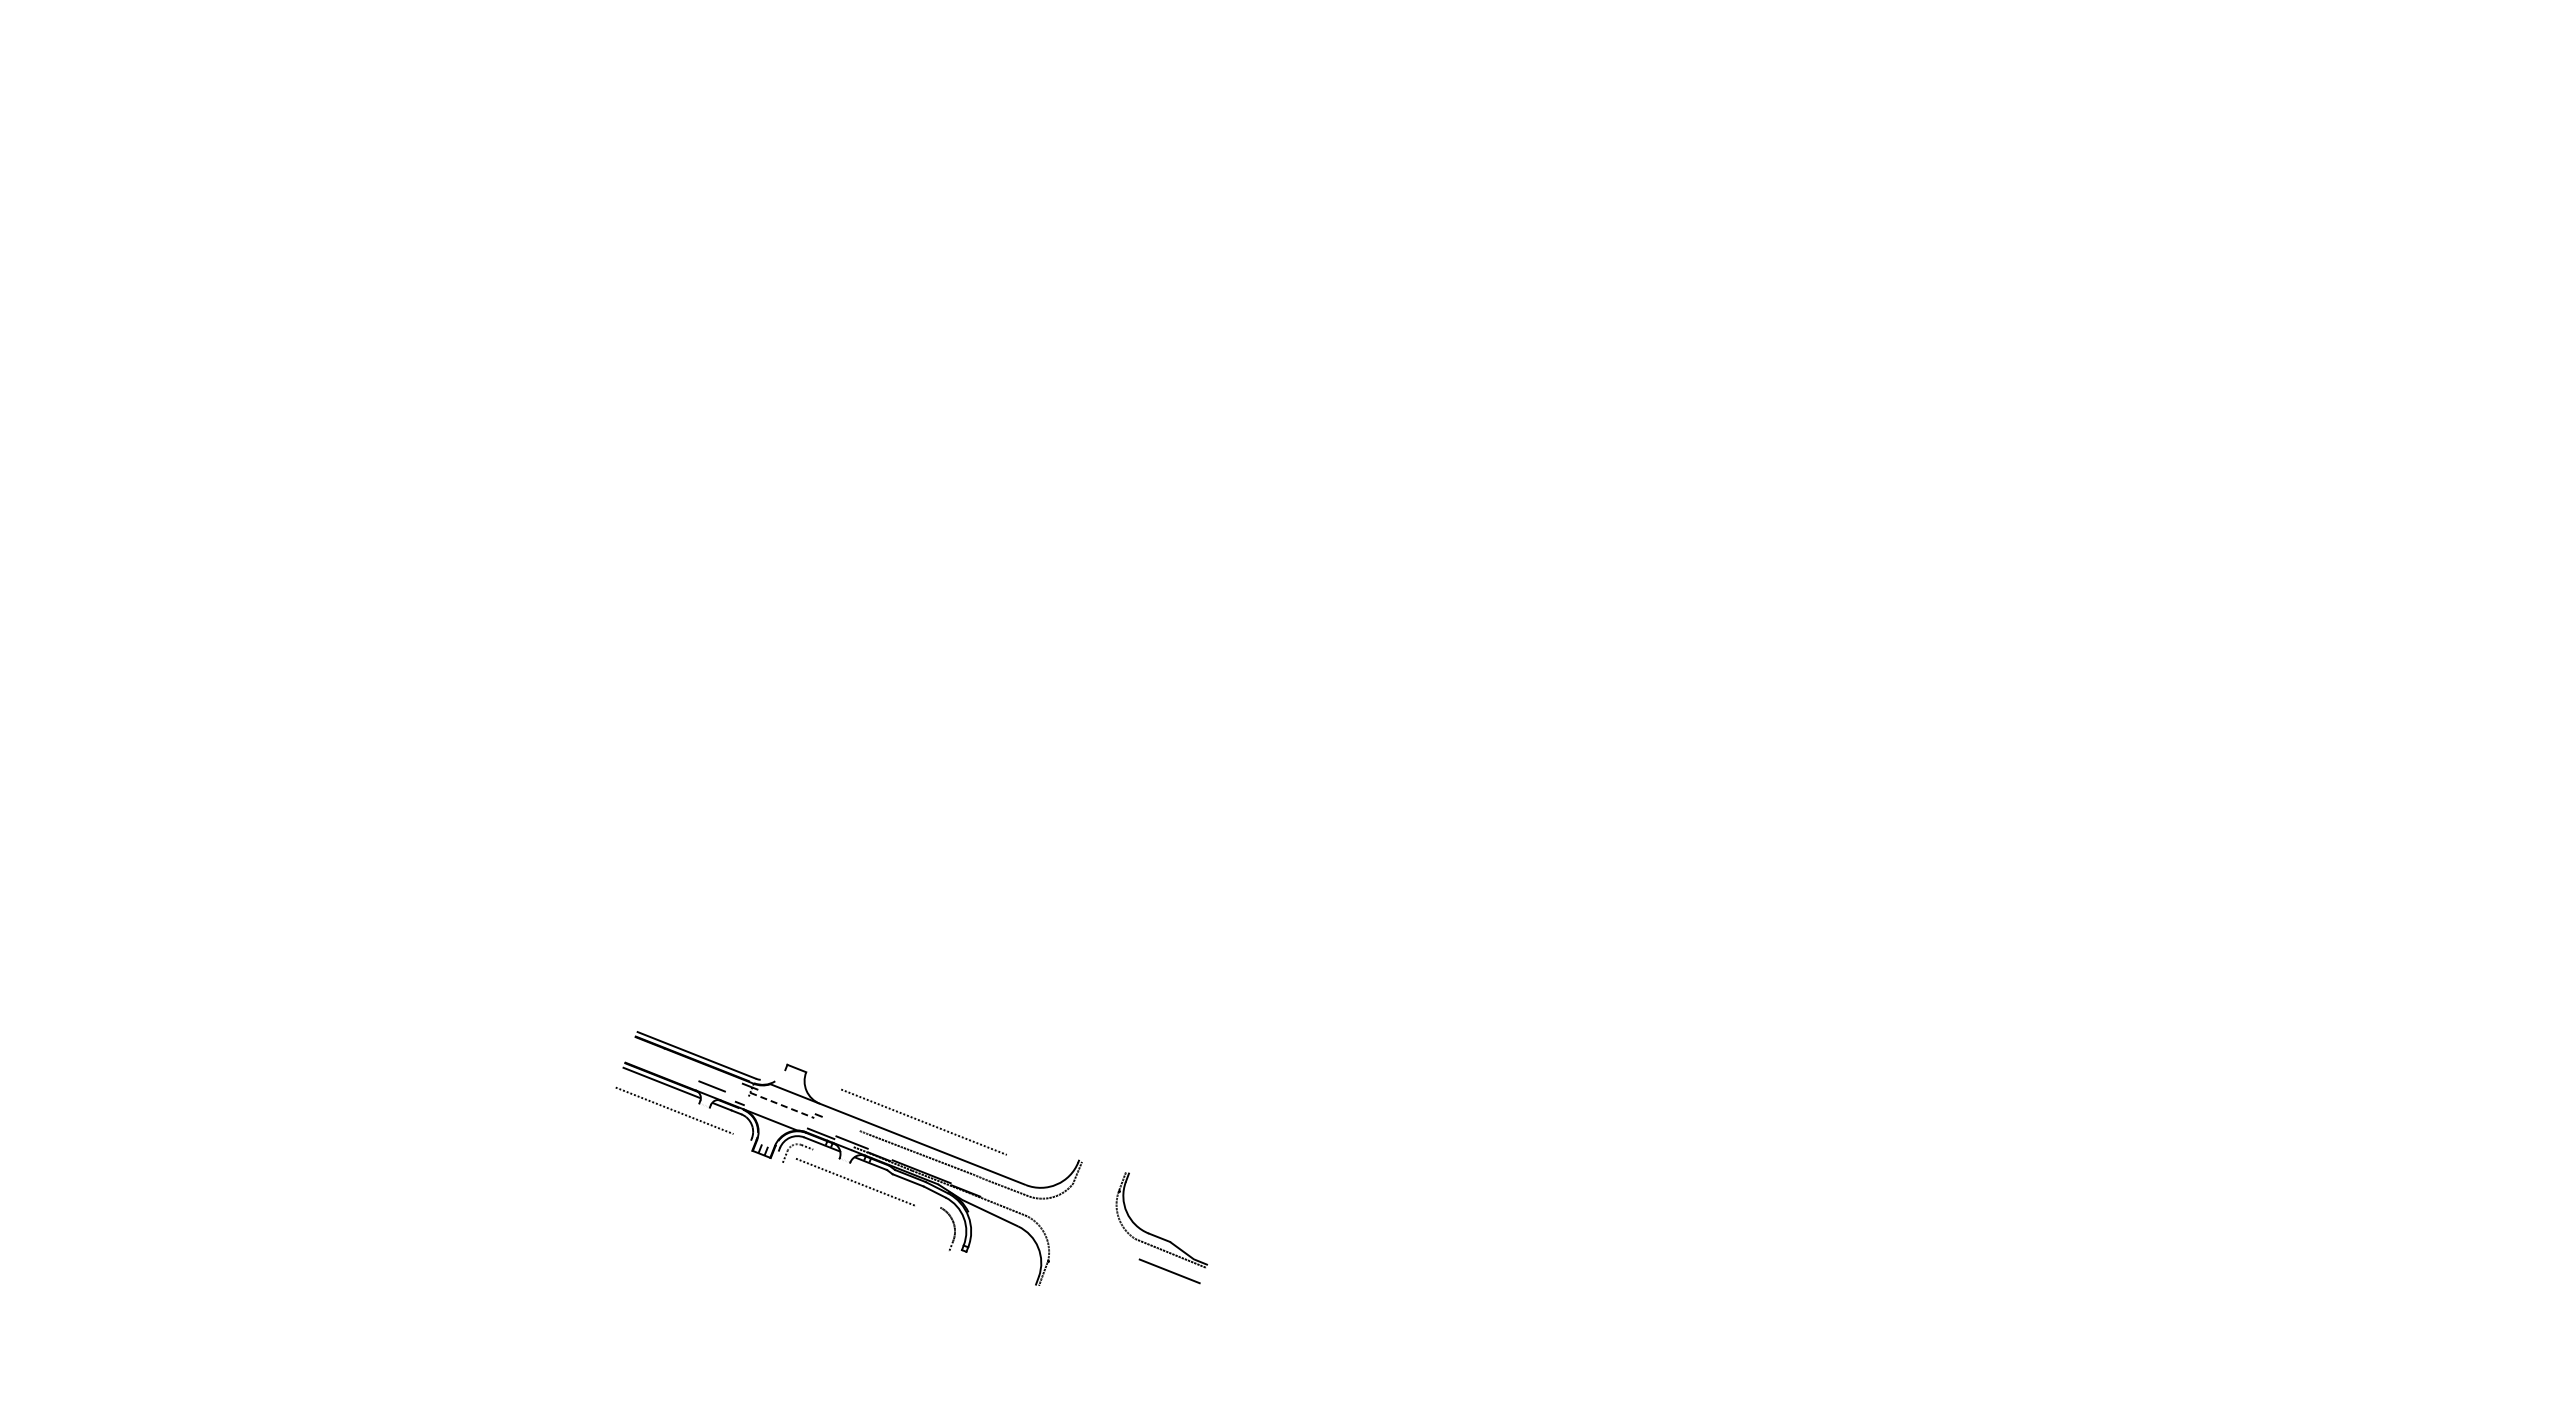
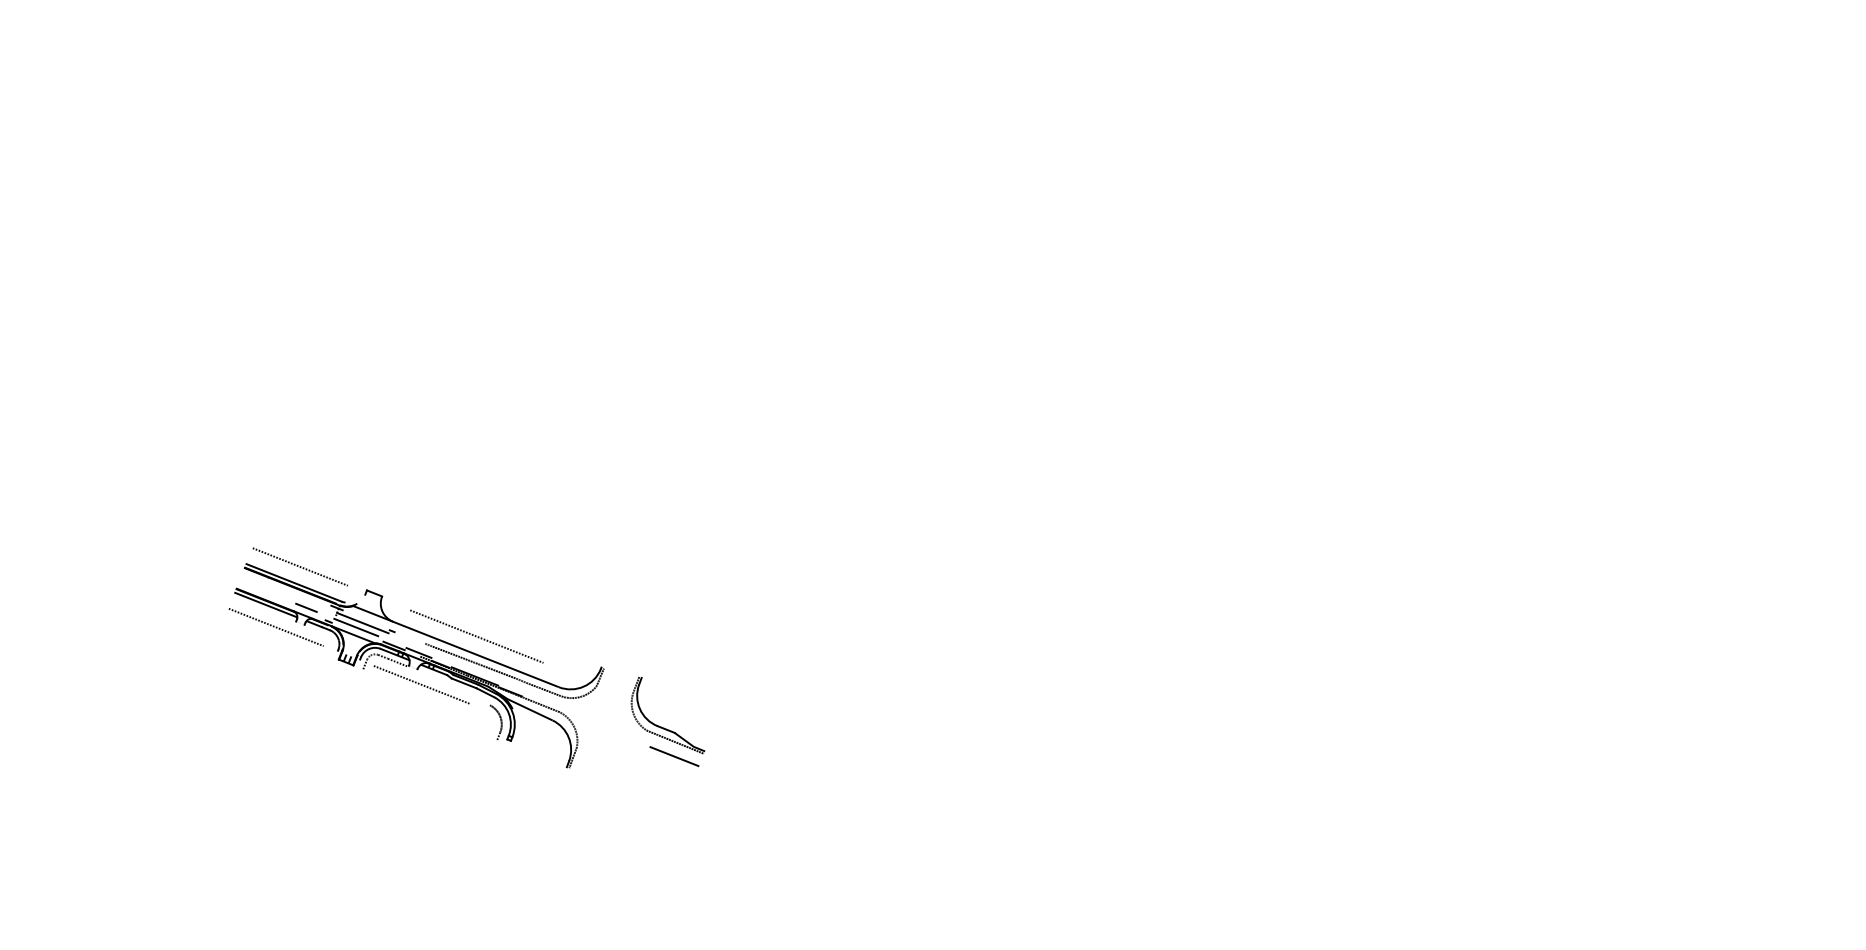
line: (704, 1035) -> (300, 566), added
line: (782, 1105) -> (363, 623), dashed -> solid
line: (773, 1110) -> (355, 627), added
line: (825, 1154) -> (397, 662), added

